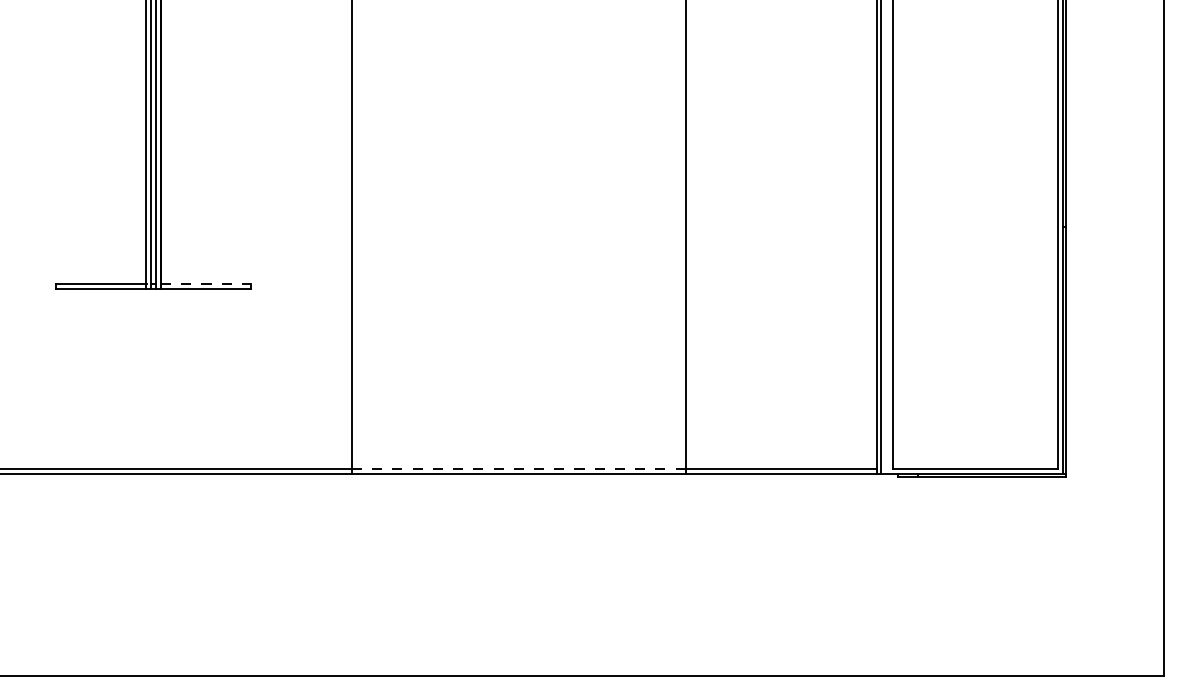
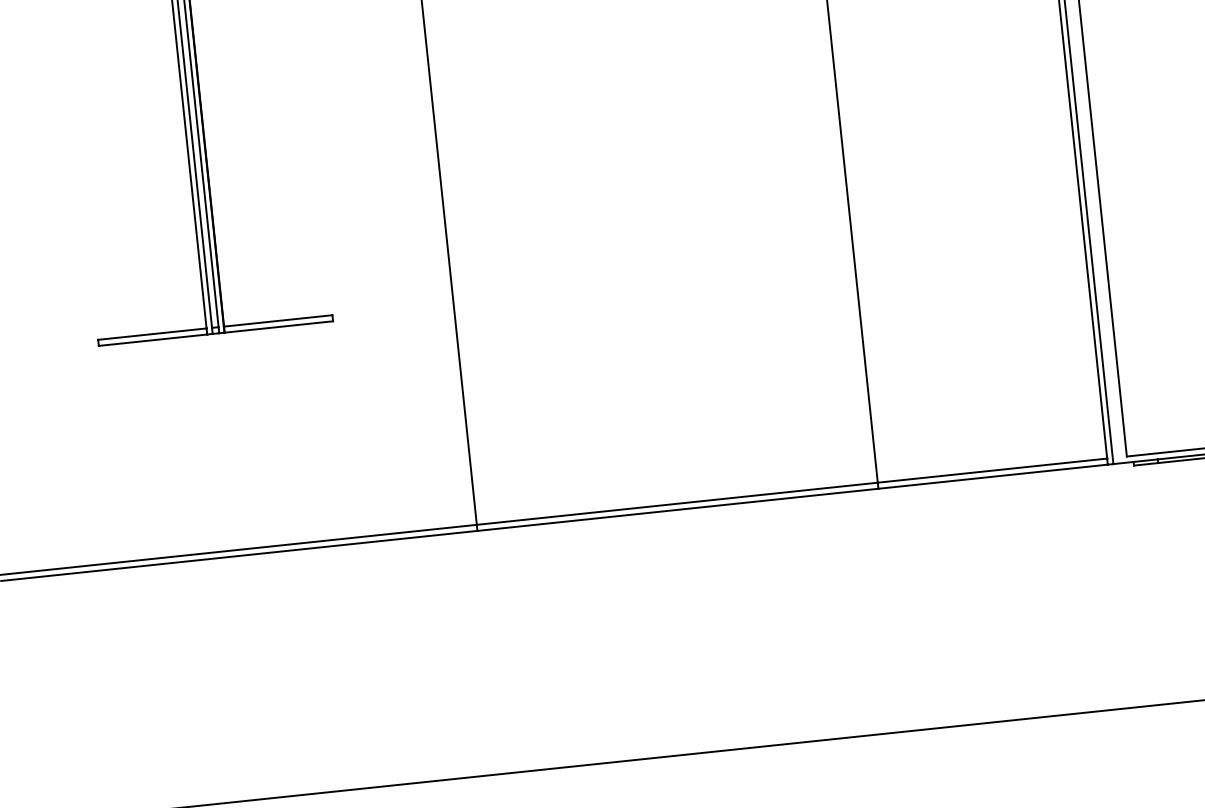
line: (206, 283) -> (278, 320), dashed -> solid
line: (518, 468) -> (676, 503), dashed -> solid

